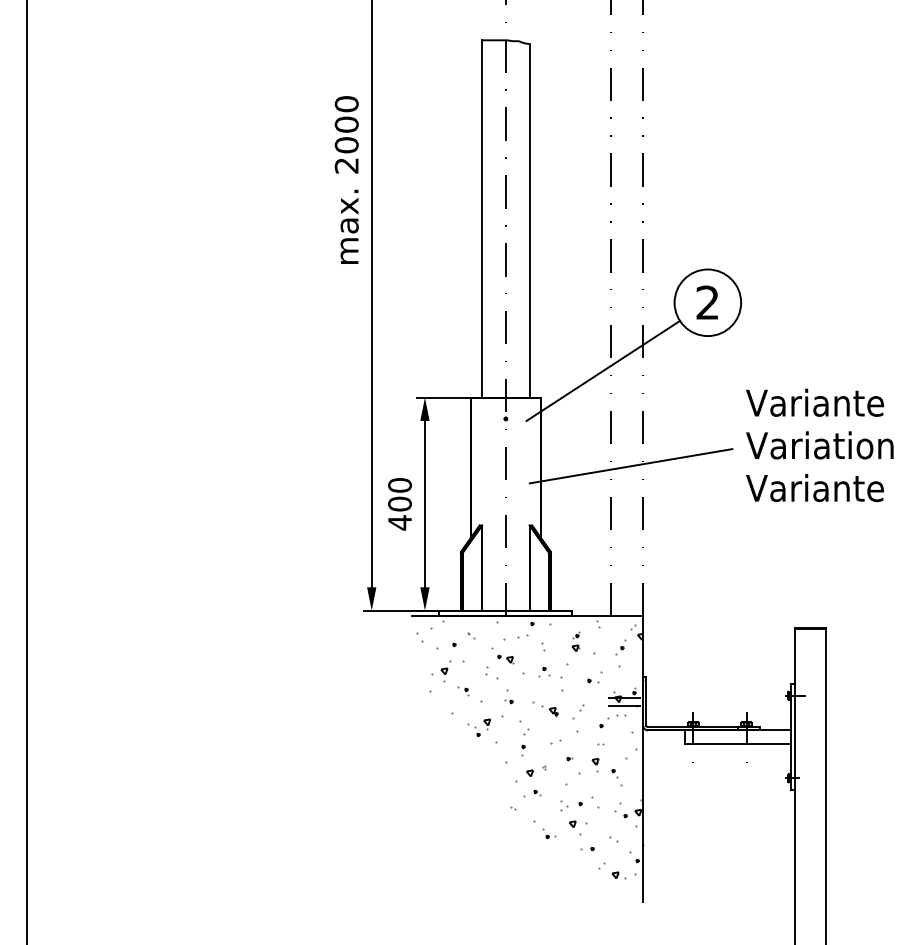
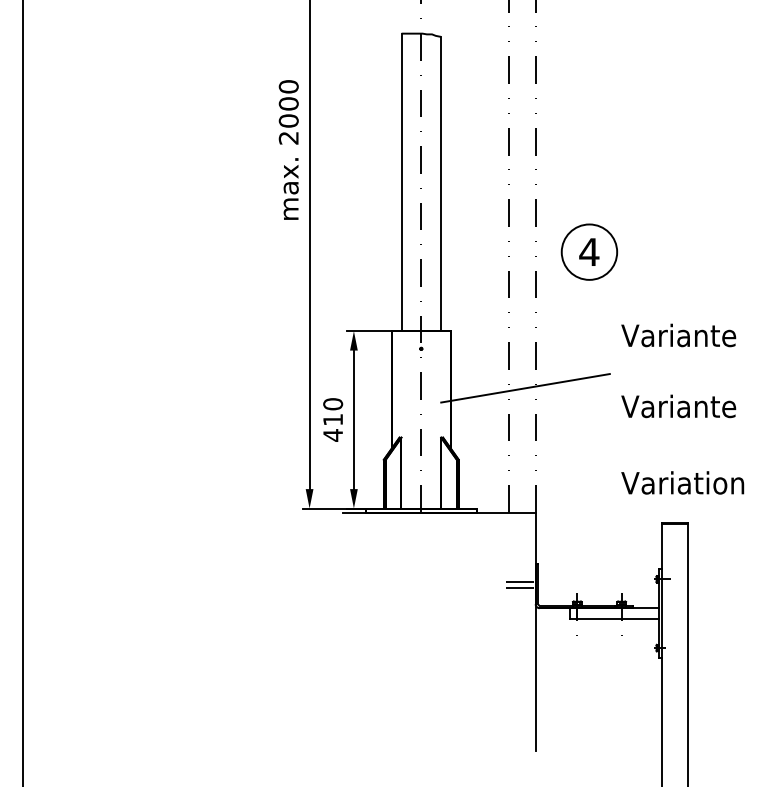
text: (707, 301) -> (589, 251), 2 -> 4
line: (603, 370) -> (502, 308), removed
text: (819, 444) -> (682, 482), moved
text: (400, 503) -> (333, 419), 400 -> 410
hatch: (528, 749) -> (440, 624), removed

